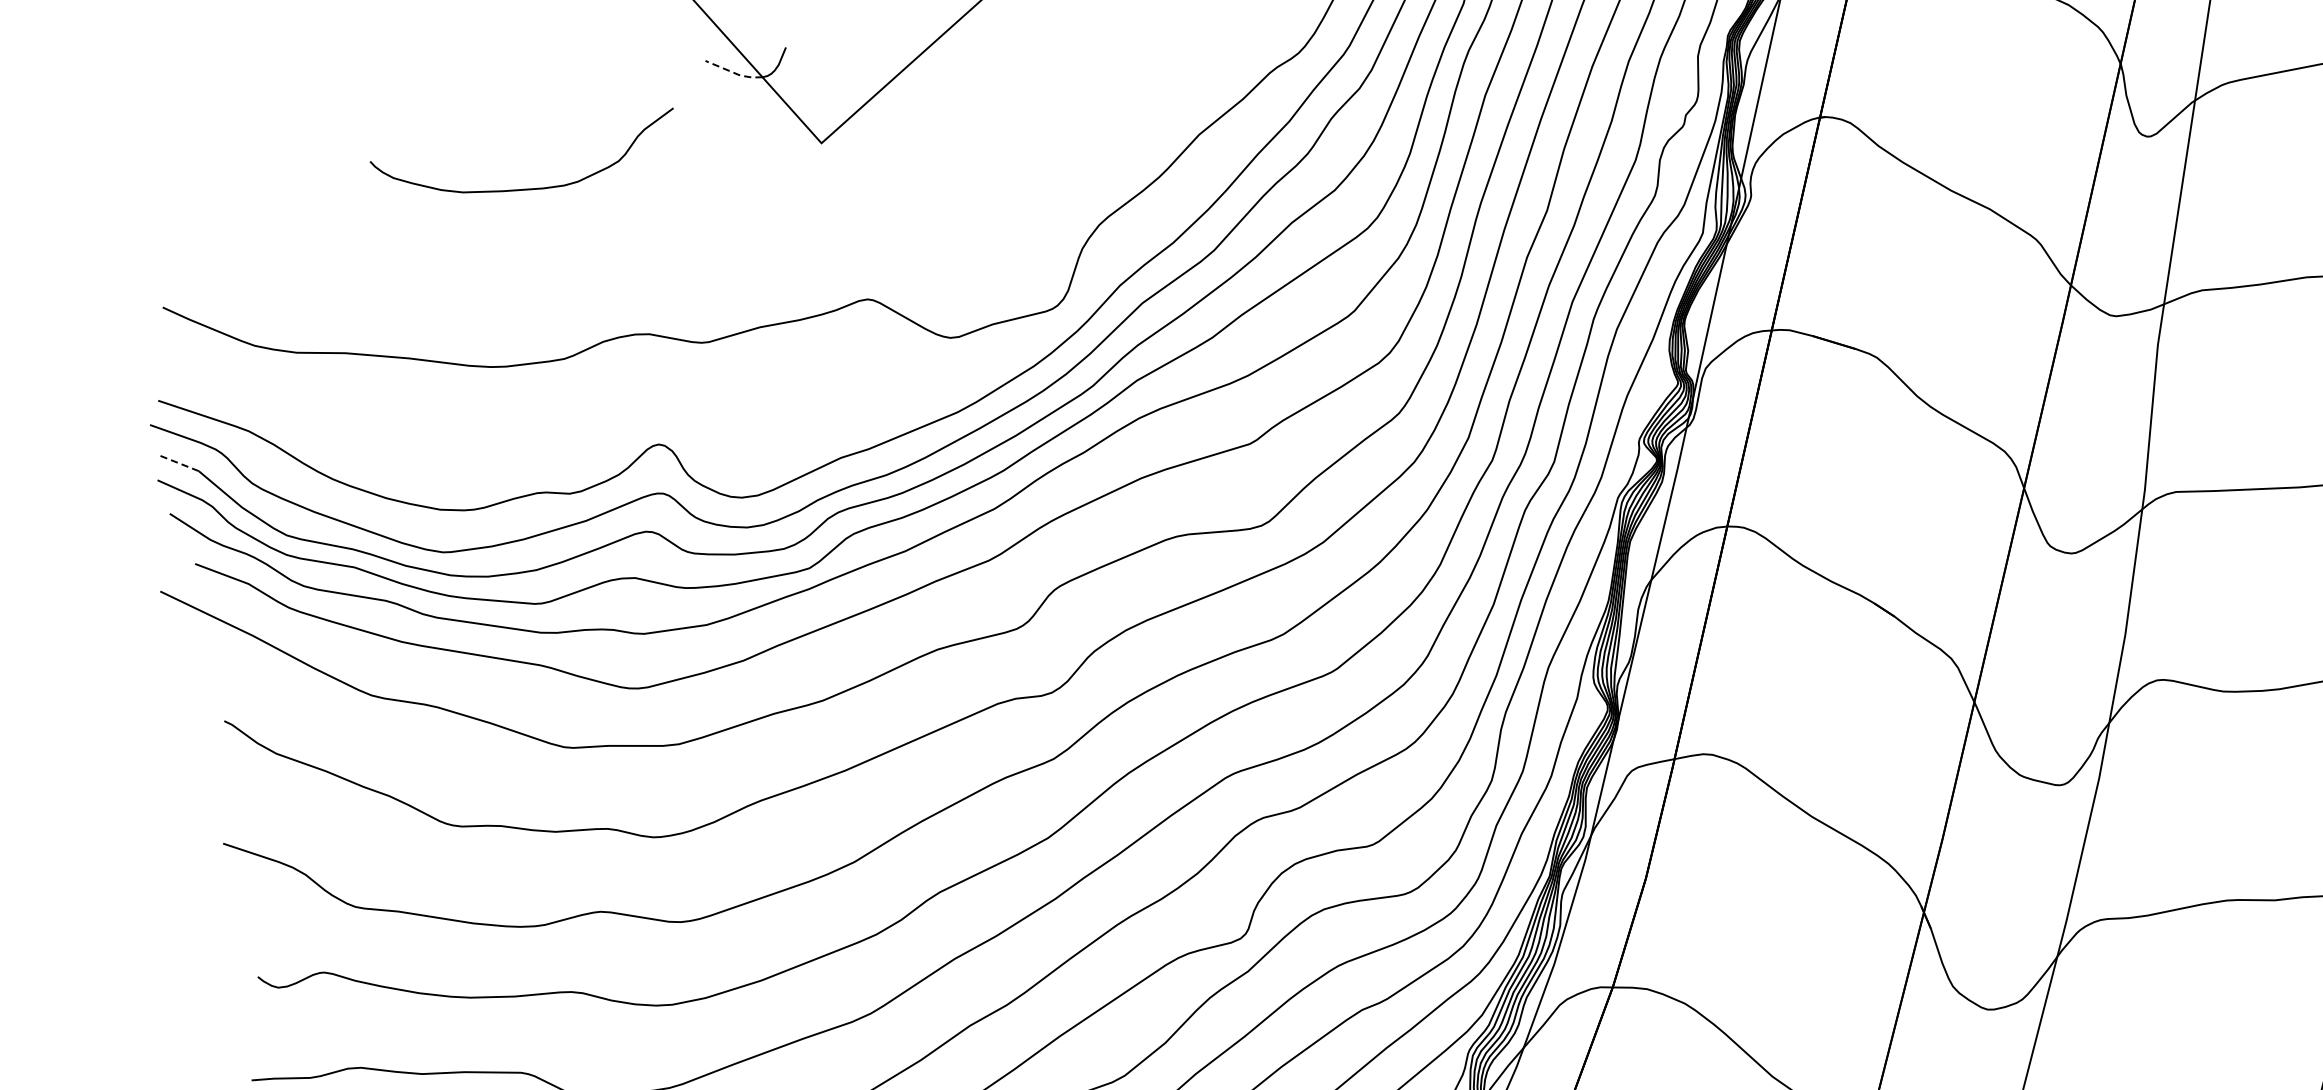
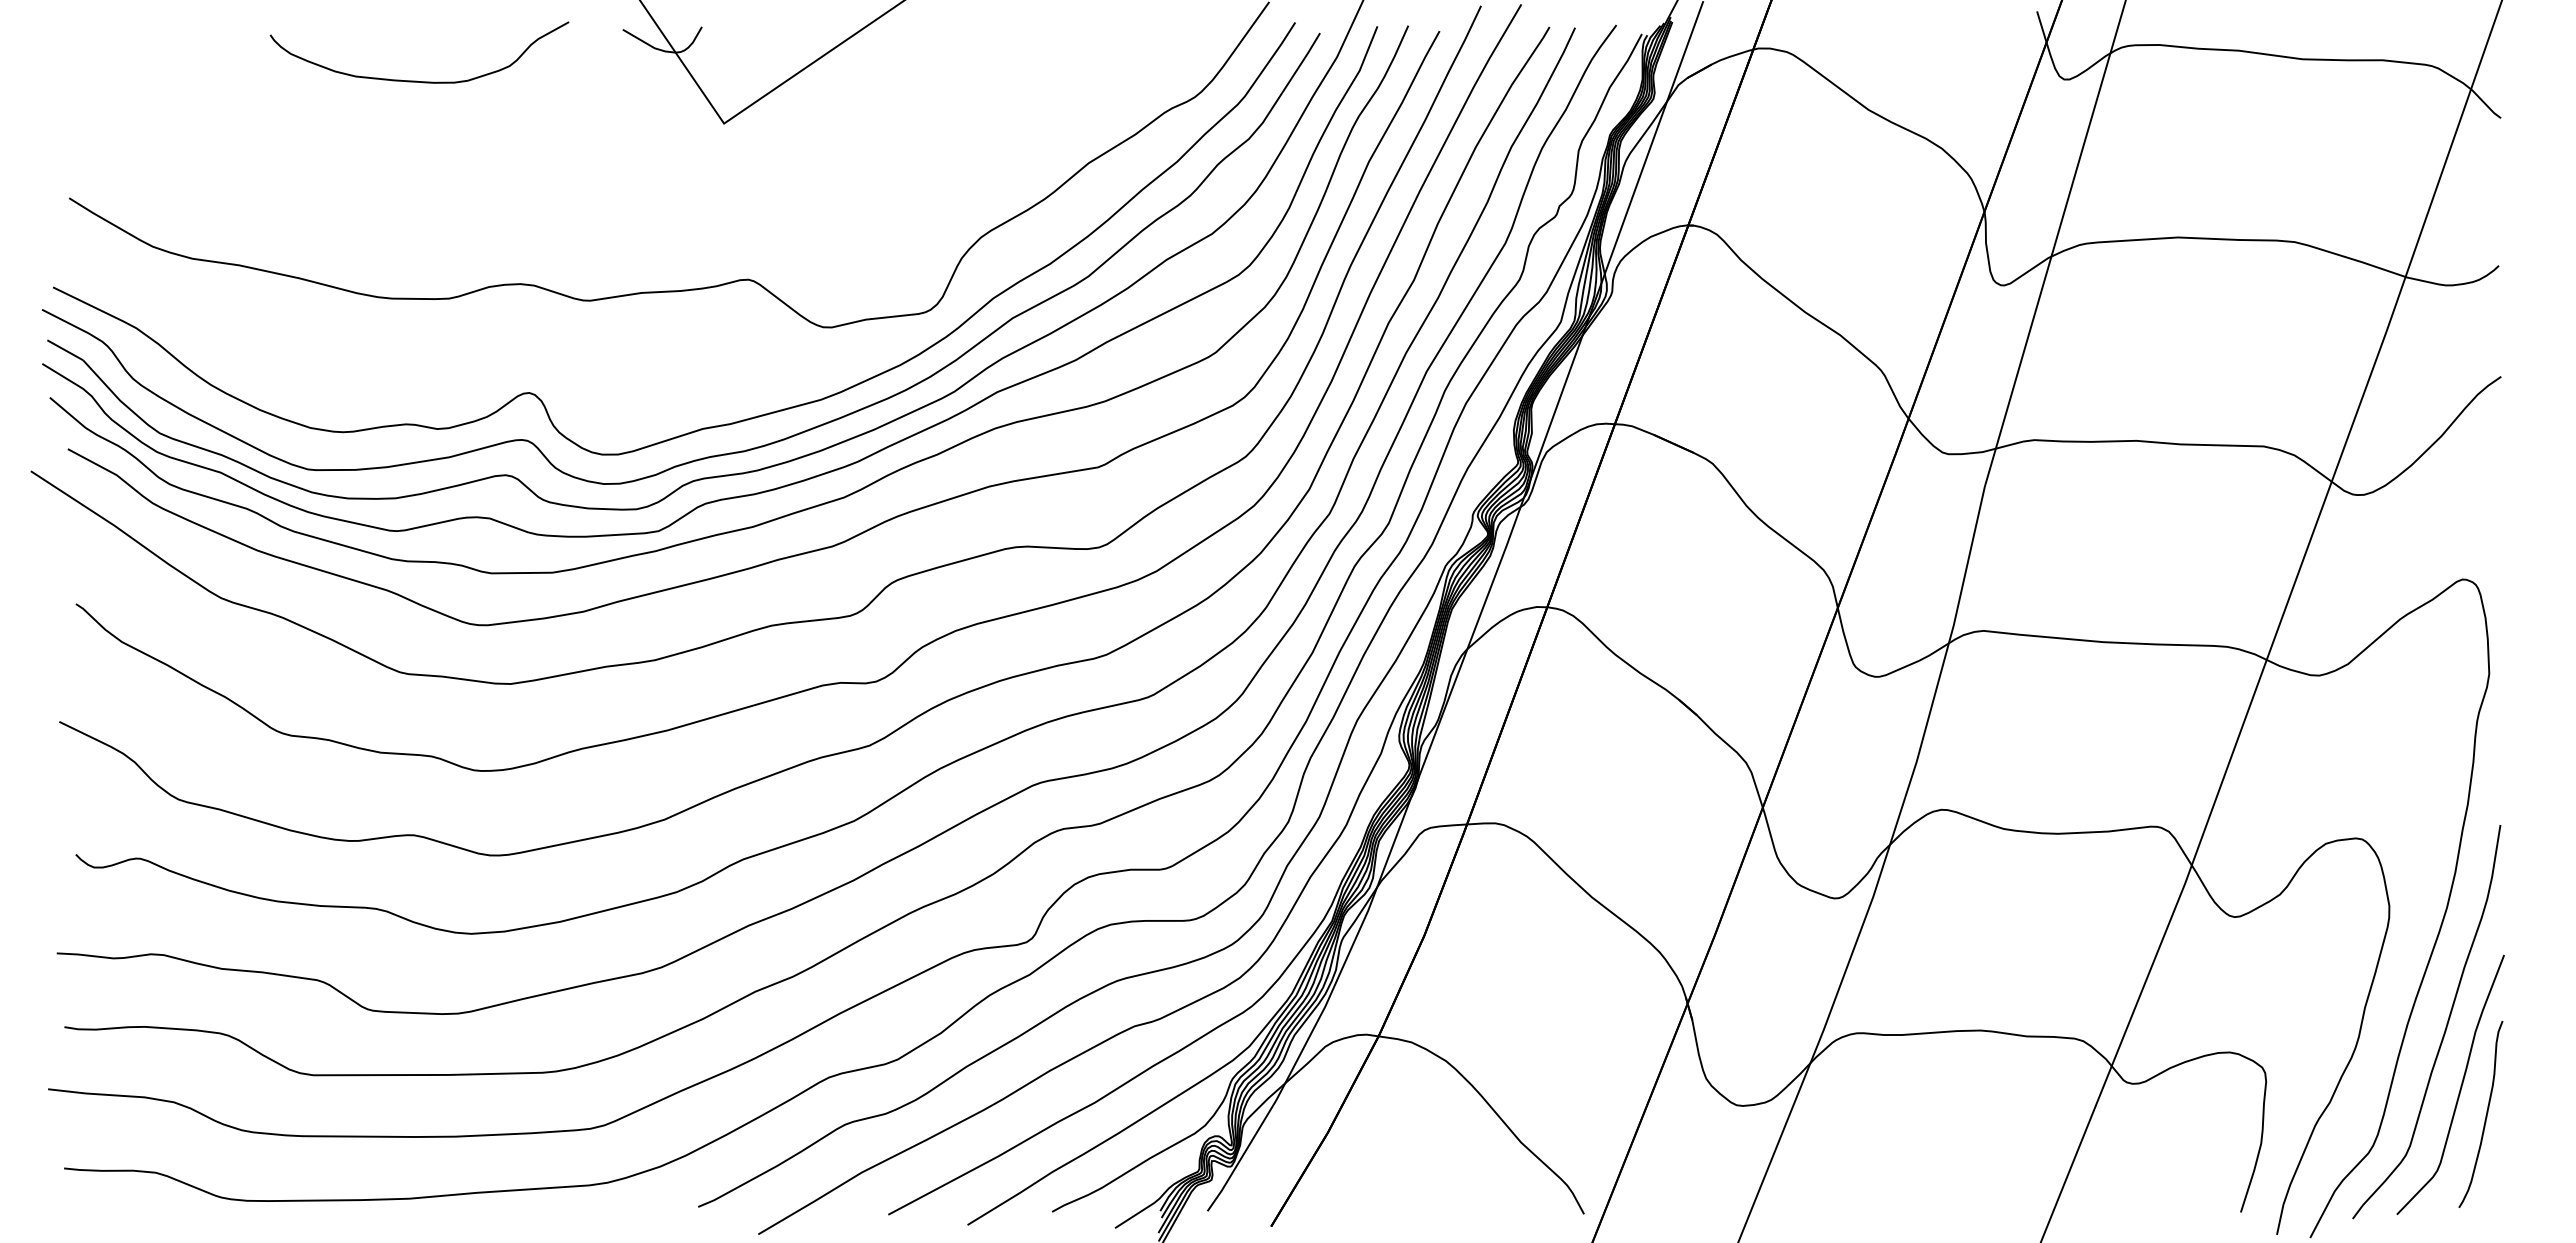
line: (733, 72) -> (648, 44), dashed -> solid
curve: (526, 188) -> (417, 80), moved
line: (179, 463) -> (65, 350), dashed -> solid

